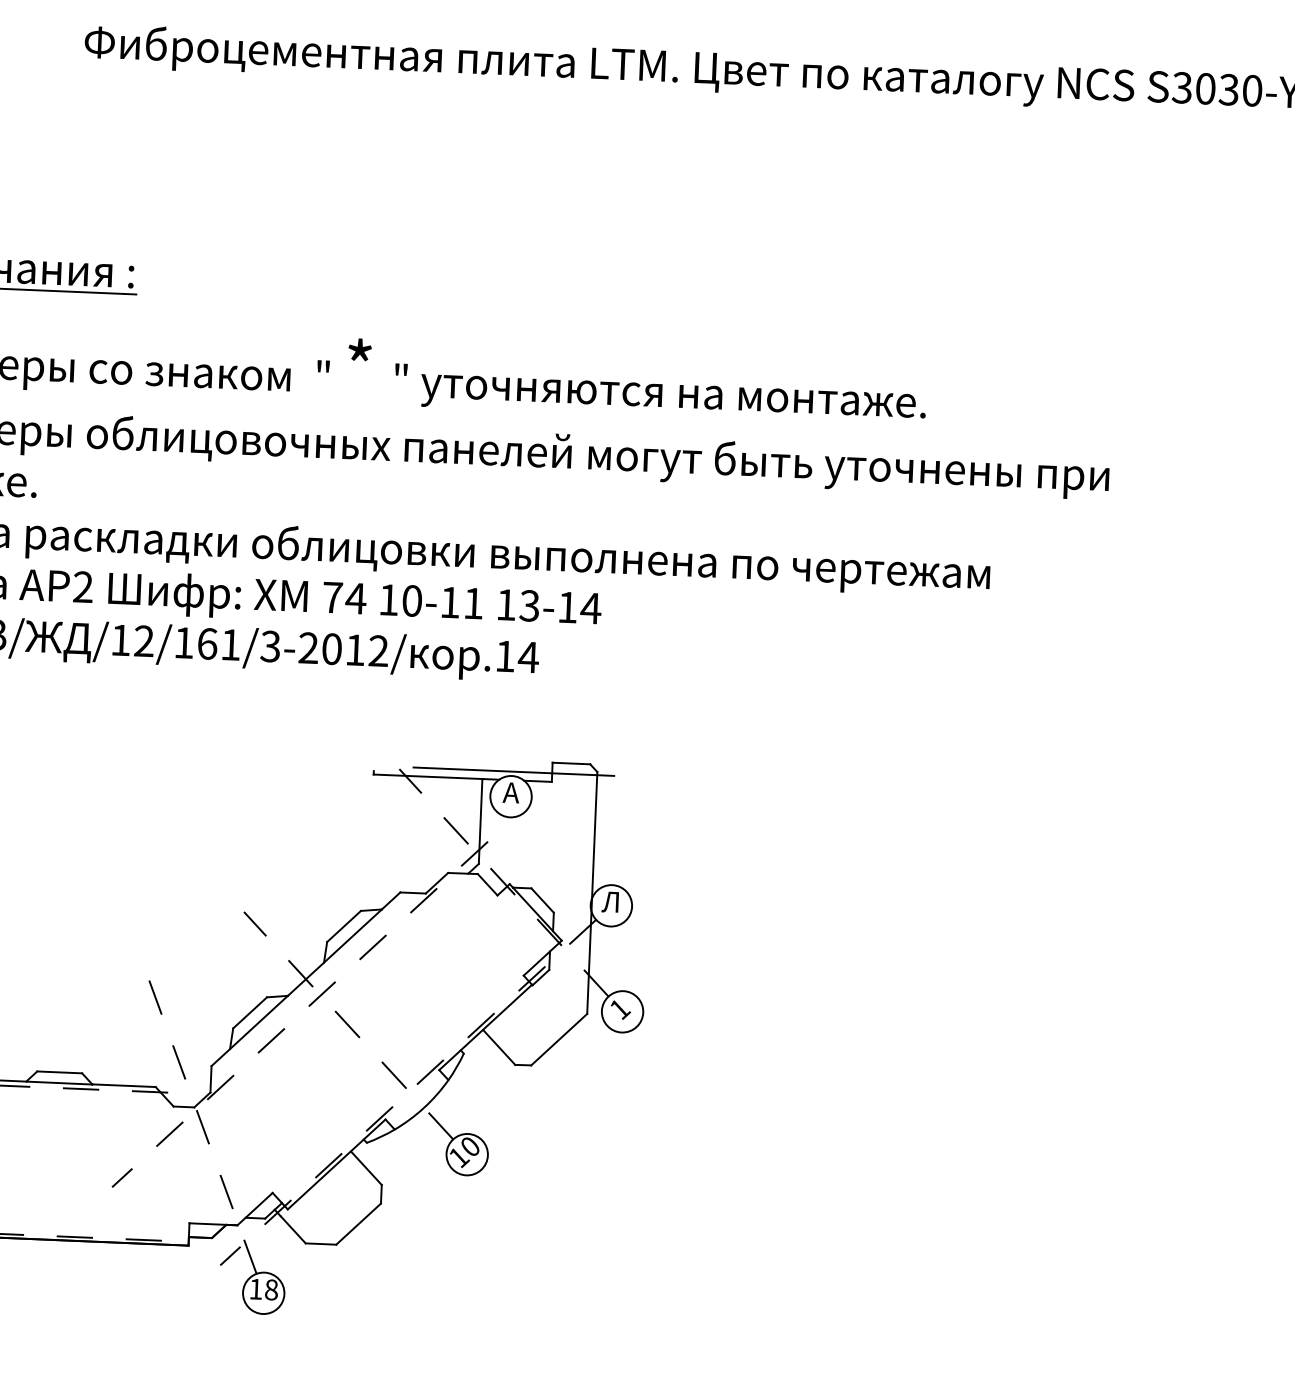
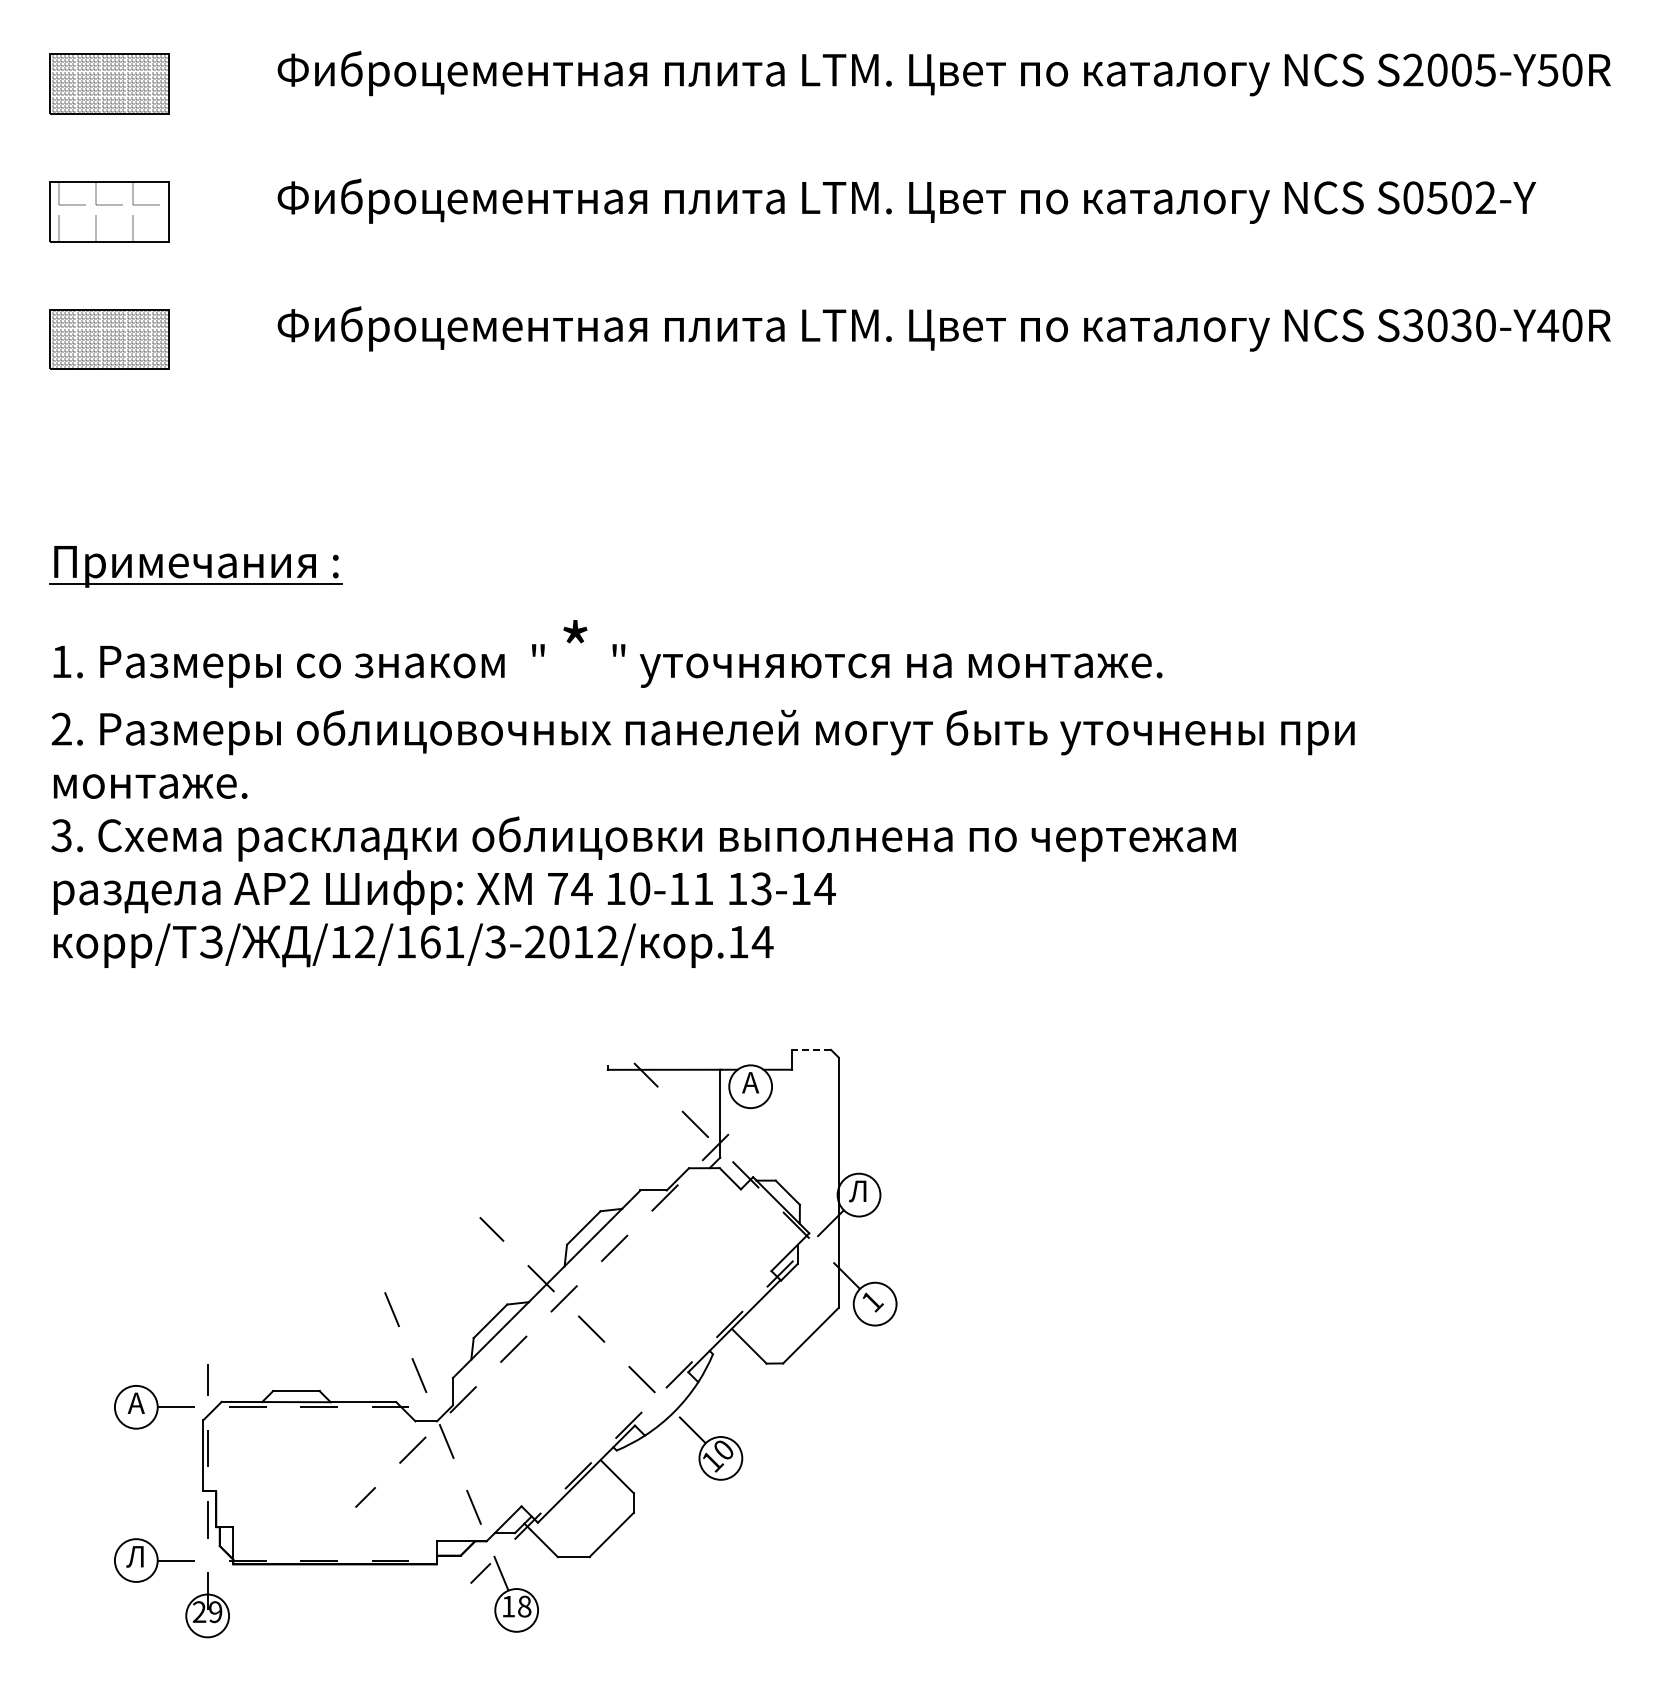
line: (571, 763) -> (811, 1049), solid -> dashed
line: (513, 771) -> (752, 1060), removed

